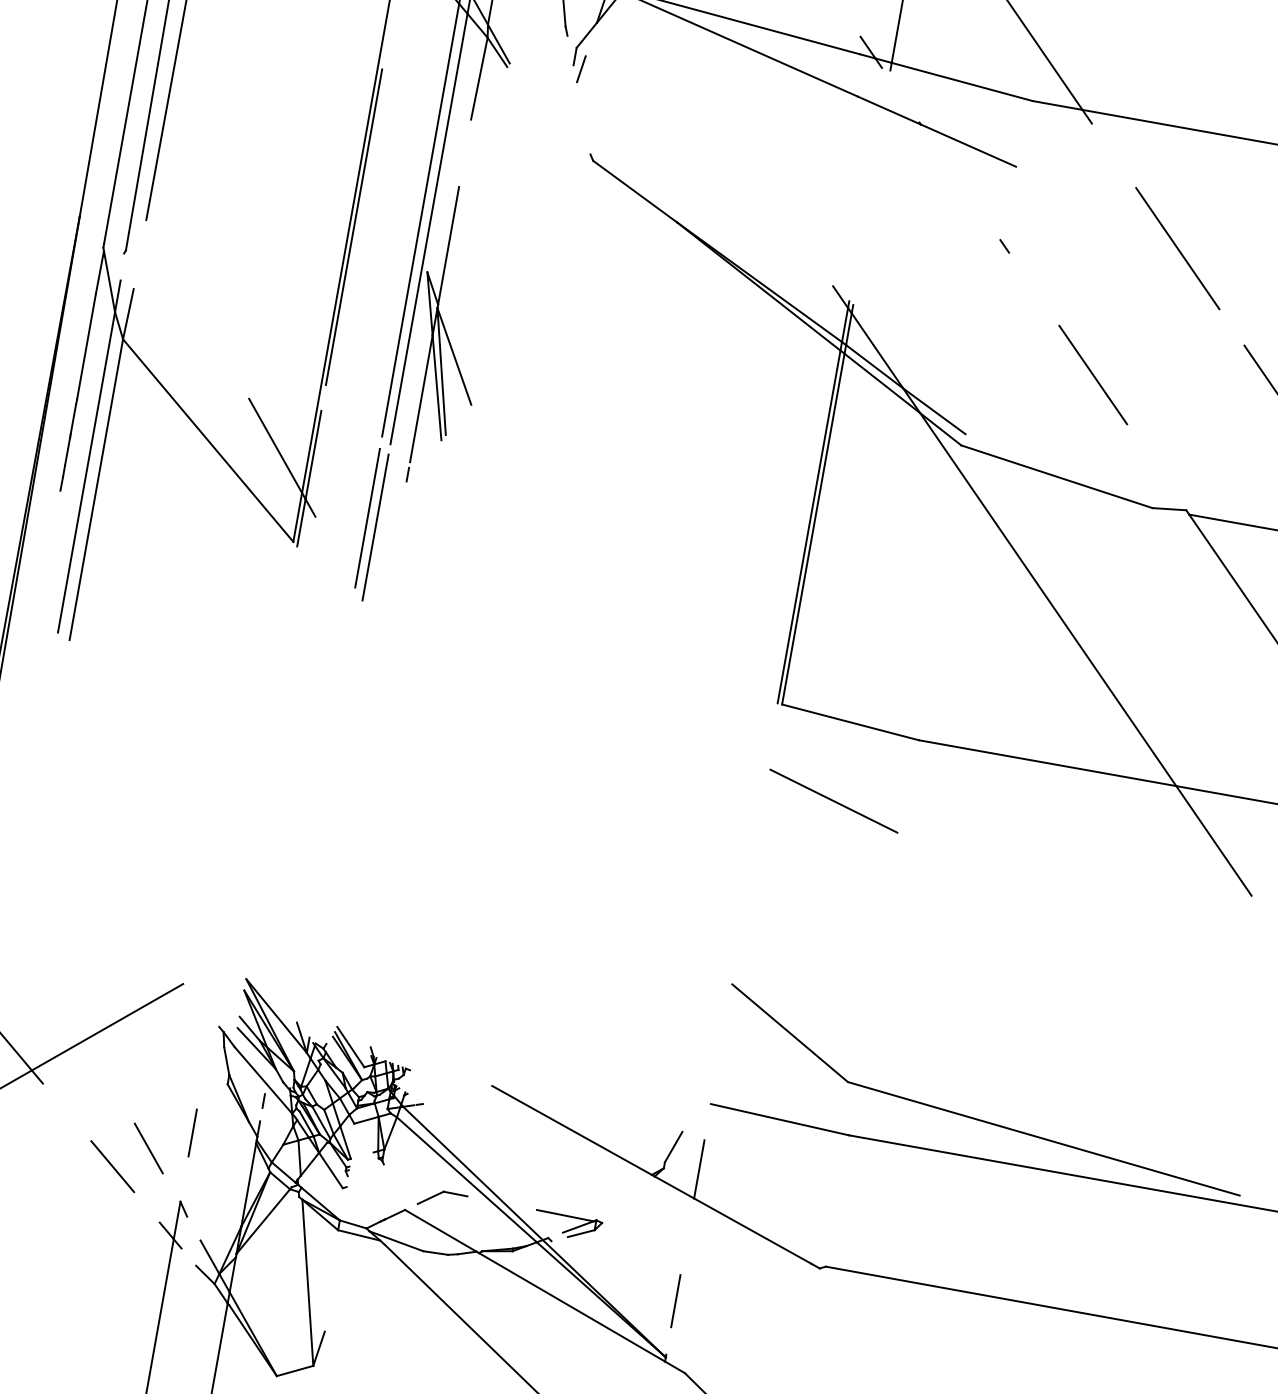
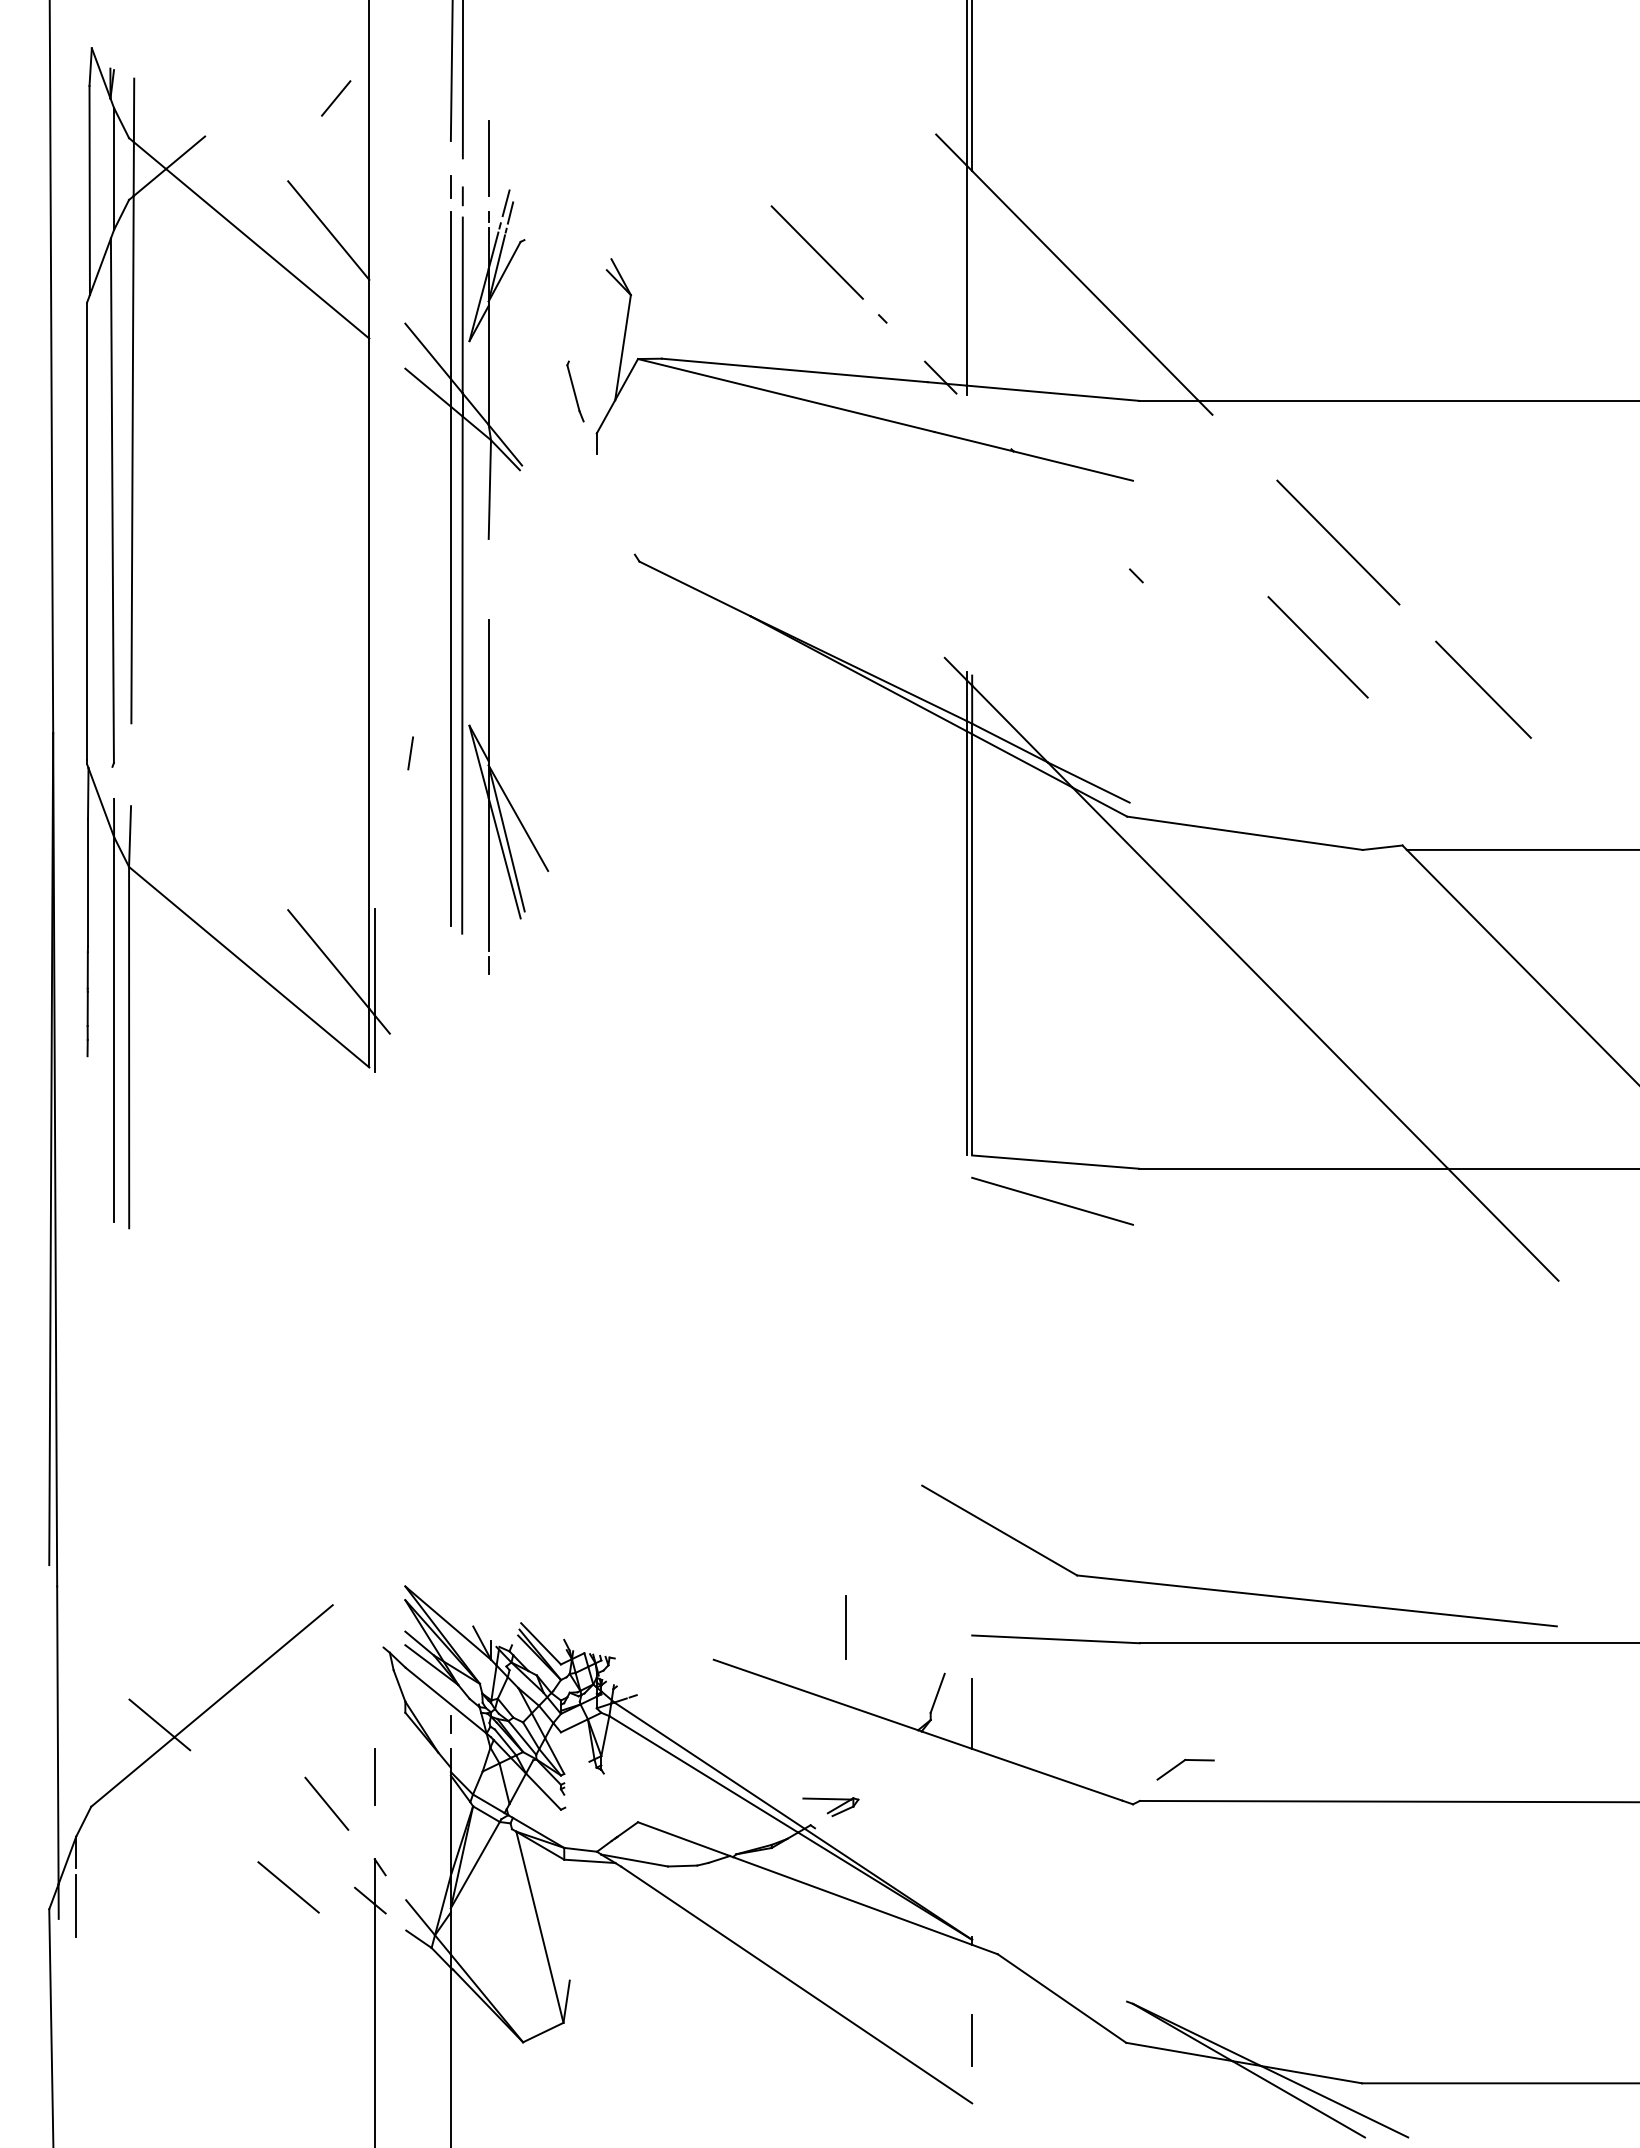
line: (581, 69) -> (410, 753), moved
line: (353, 227) -> (374, 688), removed
line: (1092, 375) -> (1317, 647), moved
line: (367, 518) -> (450, 1024), removed
line: (375, 527) -> (462, 1033), removed
line: (833, 800) -> (1052, 1200), moved
part: (974, 1117) -> (1231, 1590), moved
line: (112, 1166) -> (288, 1887), moved
part: (440, 1194) -> (1182, 1763), moved
part: (567, 1225) -> (830, 1806), size x0.7
line: (675, 1301) -> (845, 1627), moved

